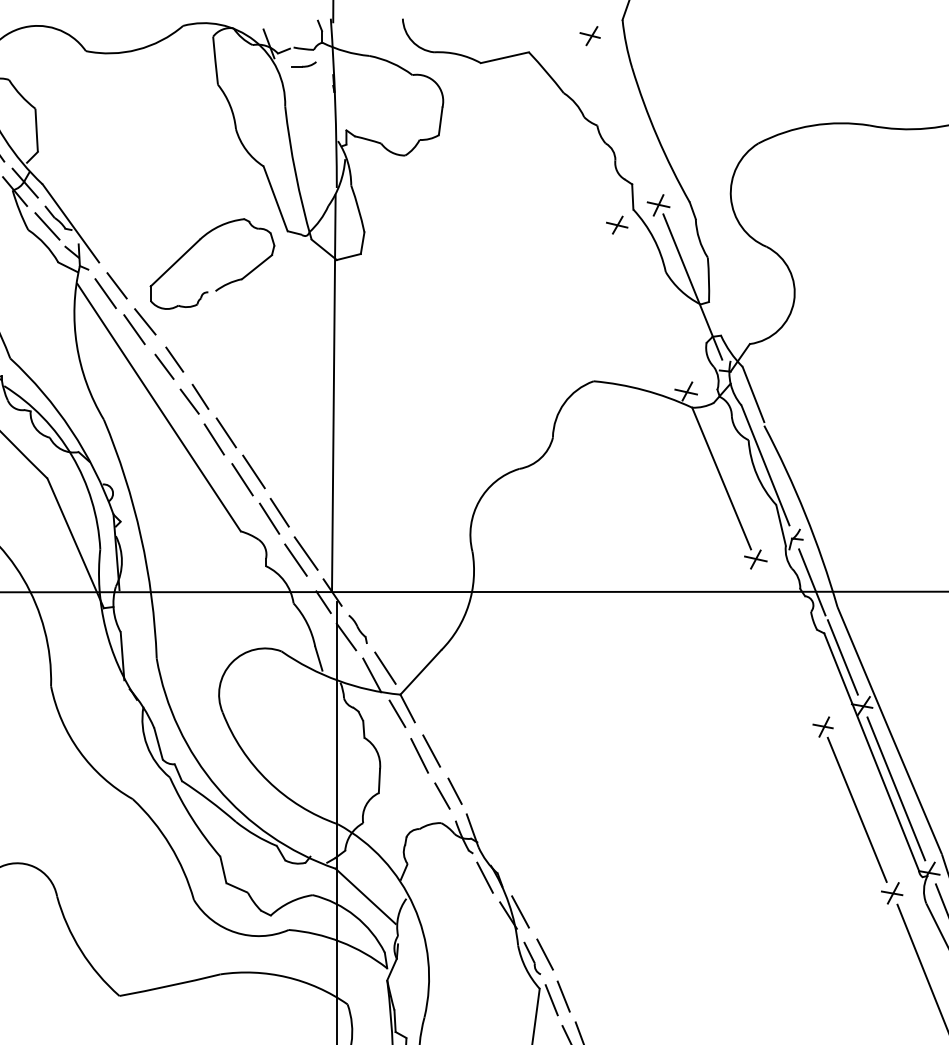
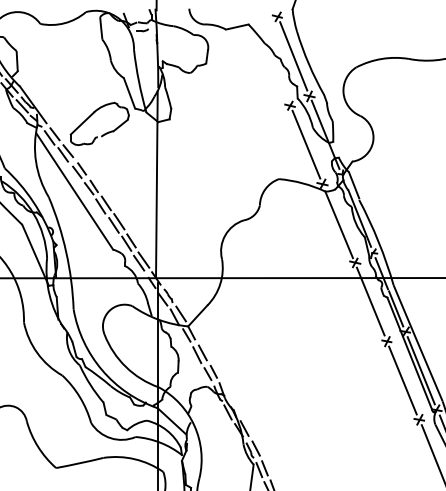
line: (624, 120) -> (293, 56), added
line: (652, 307) -> (306, 144), added
line: (788, 641) -> (370, 301), added

